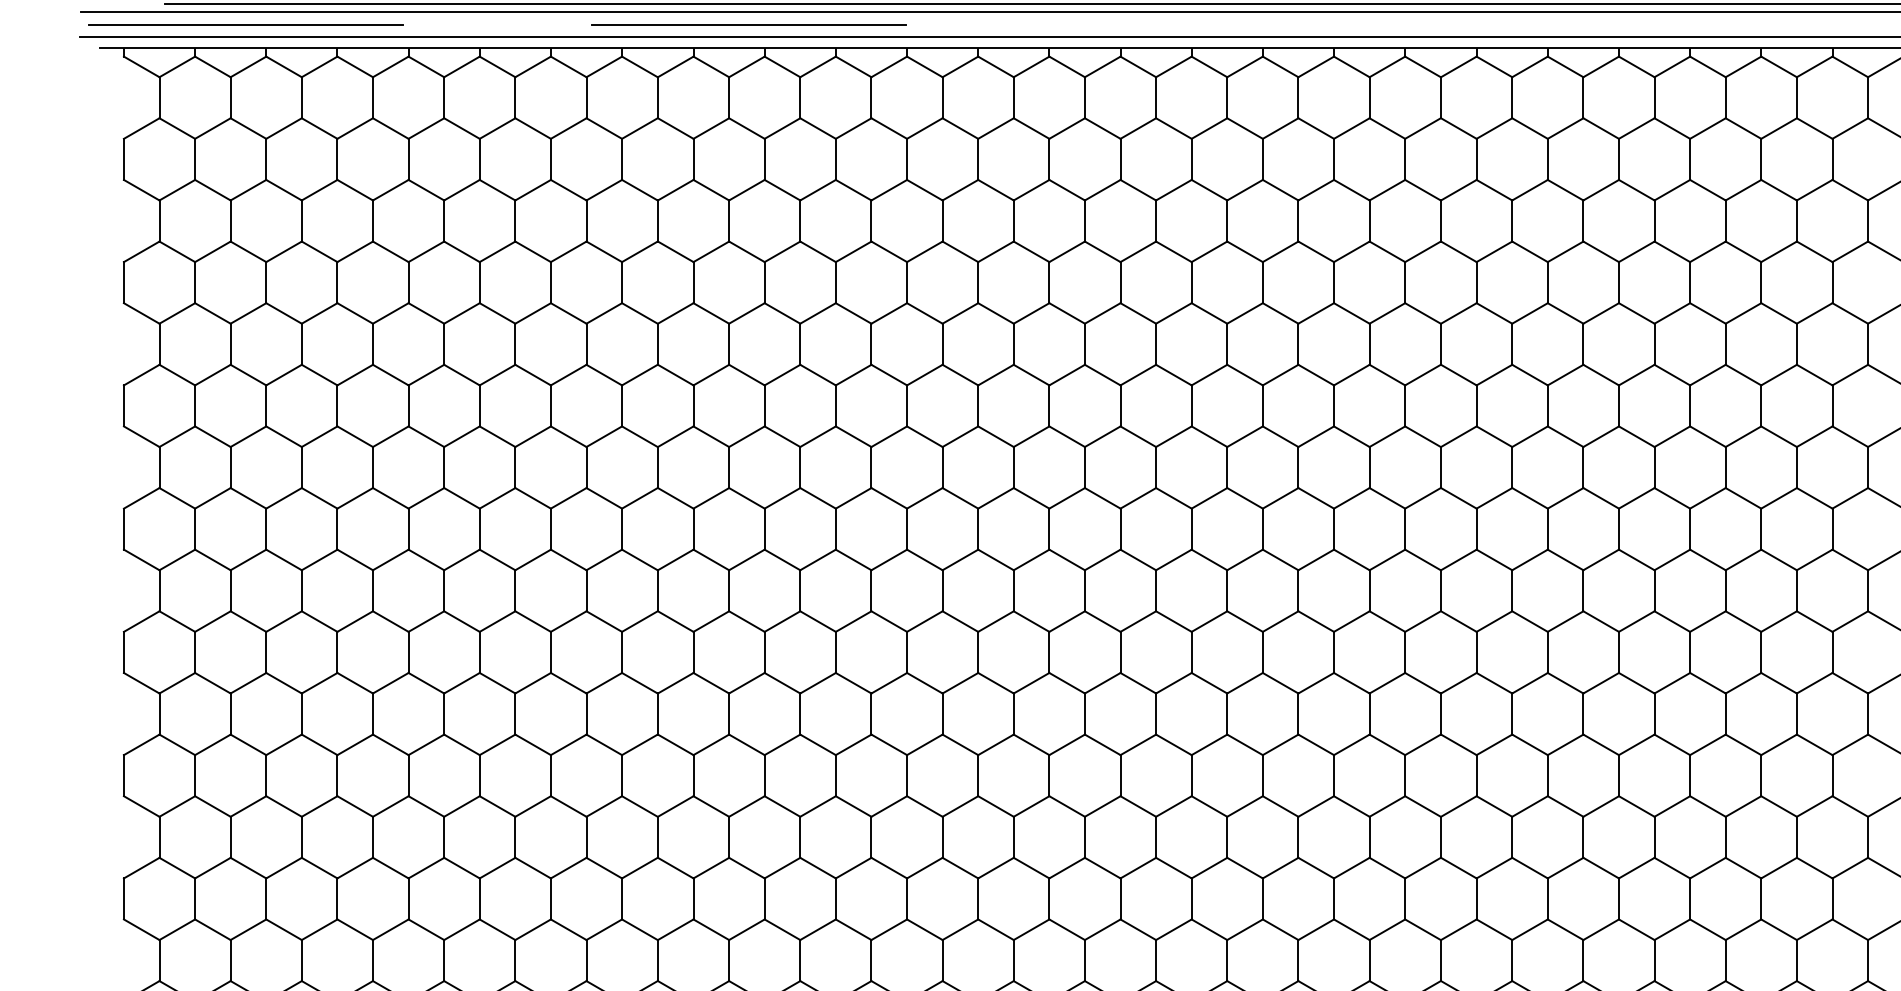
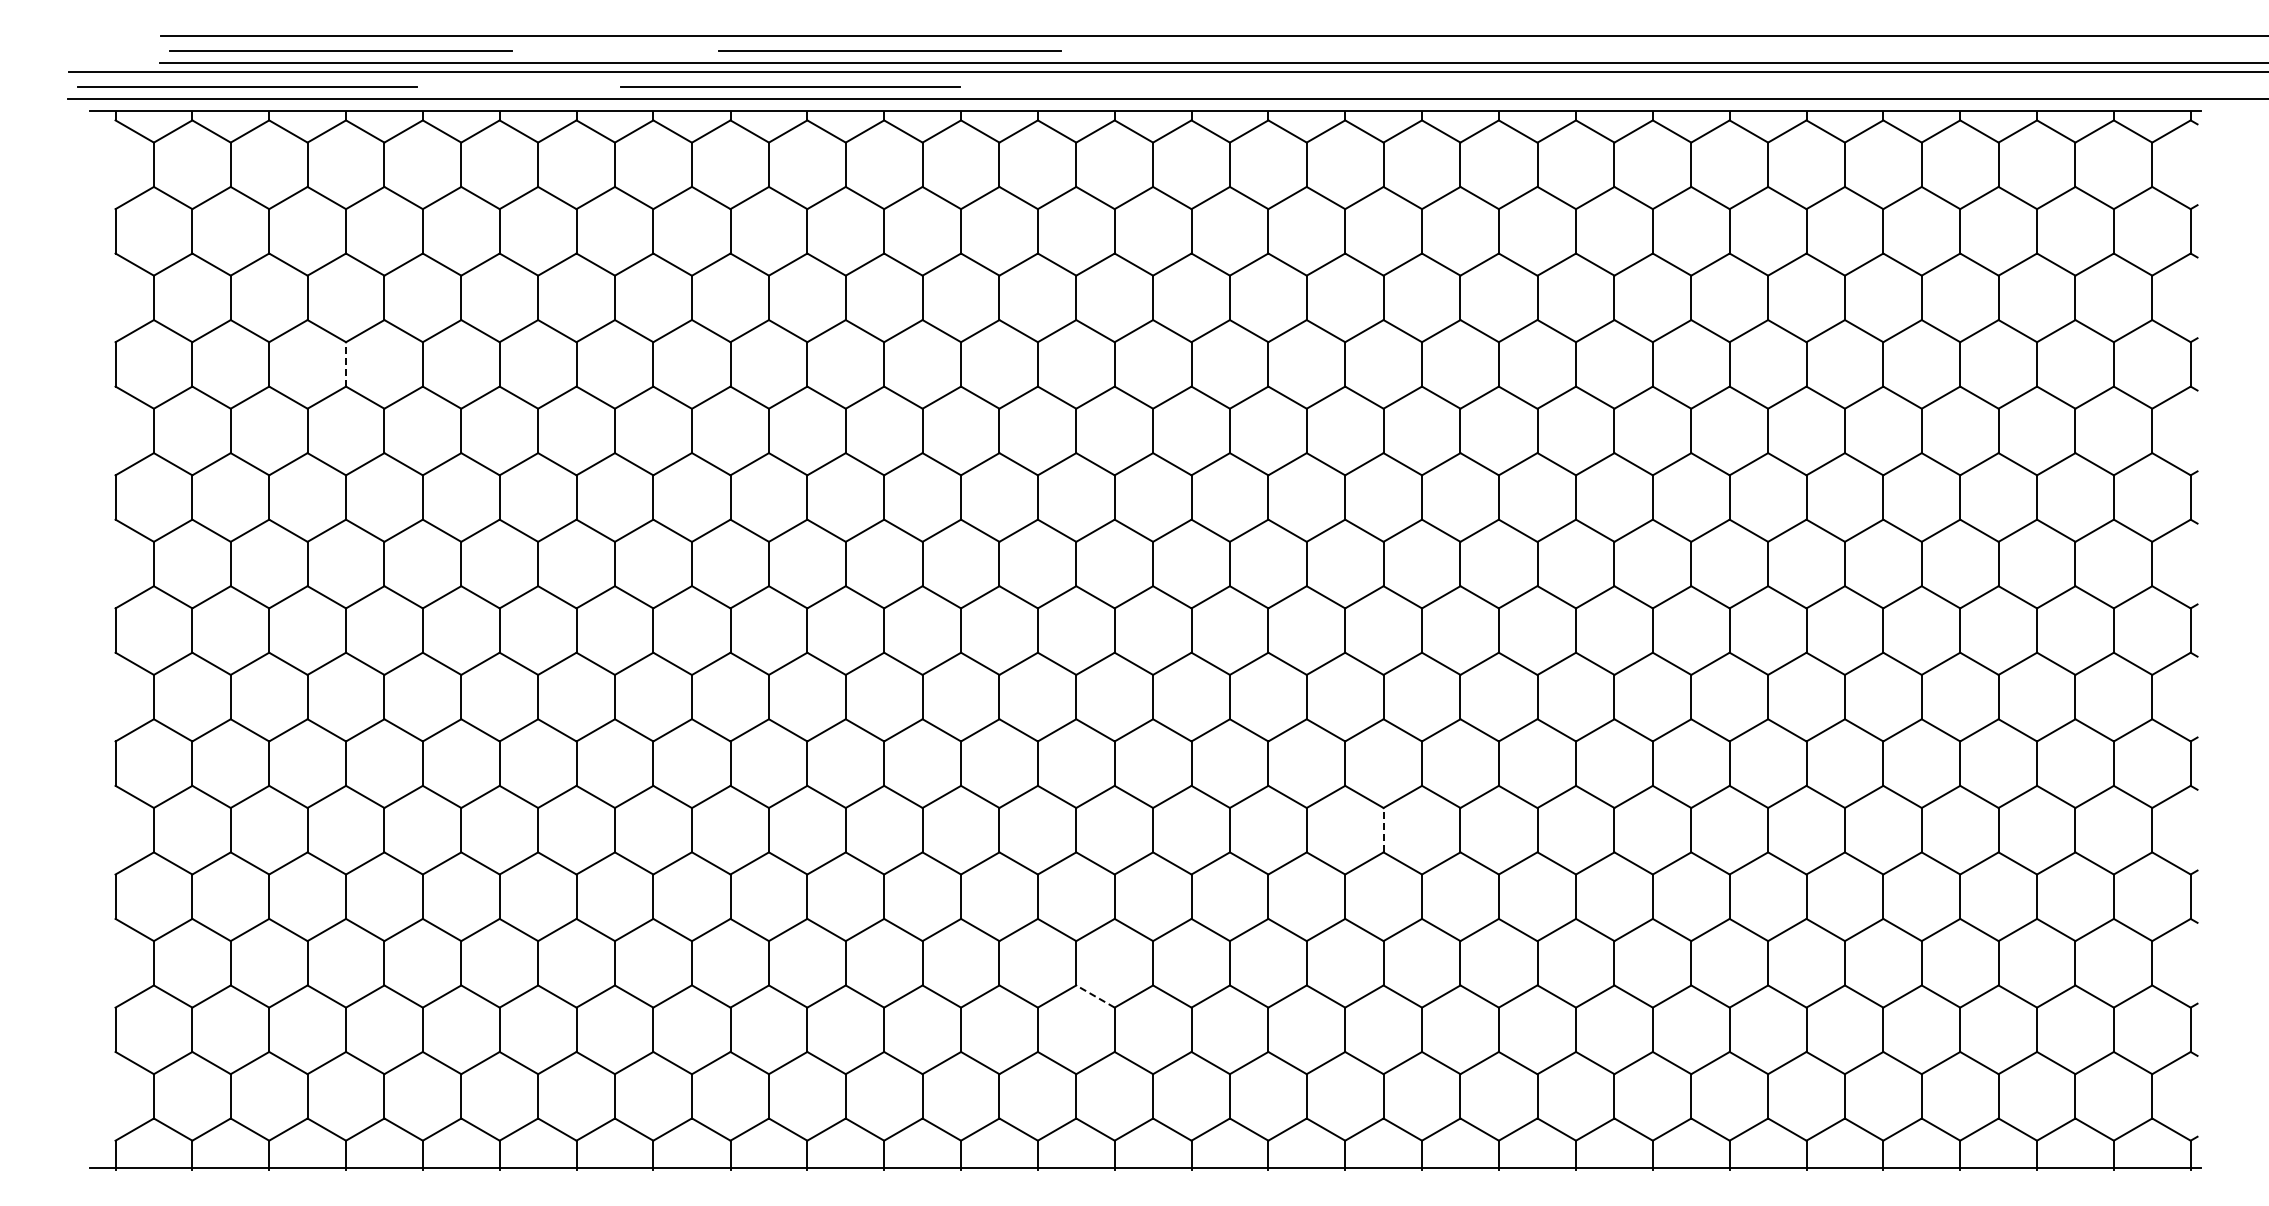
line: (337, 281) -> (346, 363), solid -> dashed
line: (1298, 713) -> (1383, 829), solid -> dashed
line: (1031, 868) -> (1095, 996), solid -> dashed

